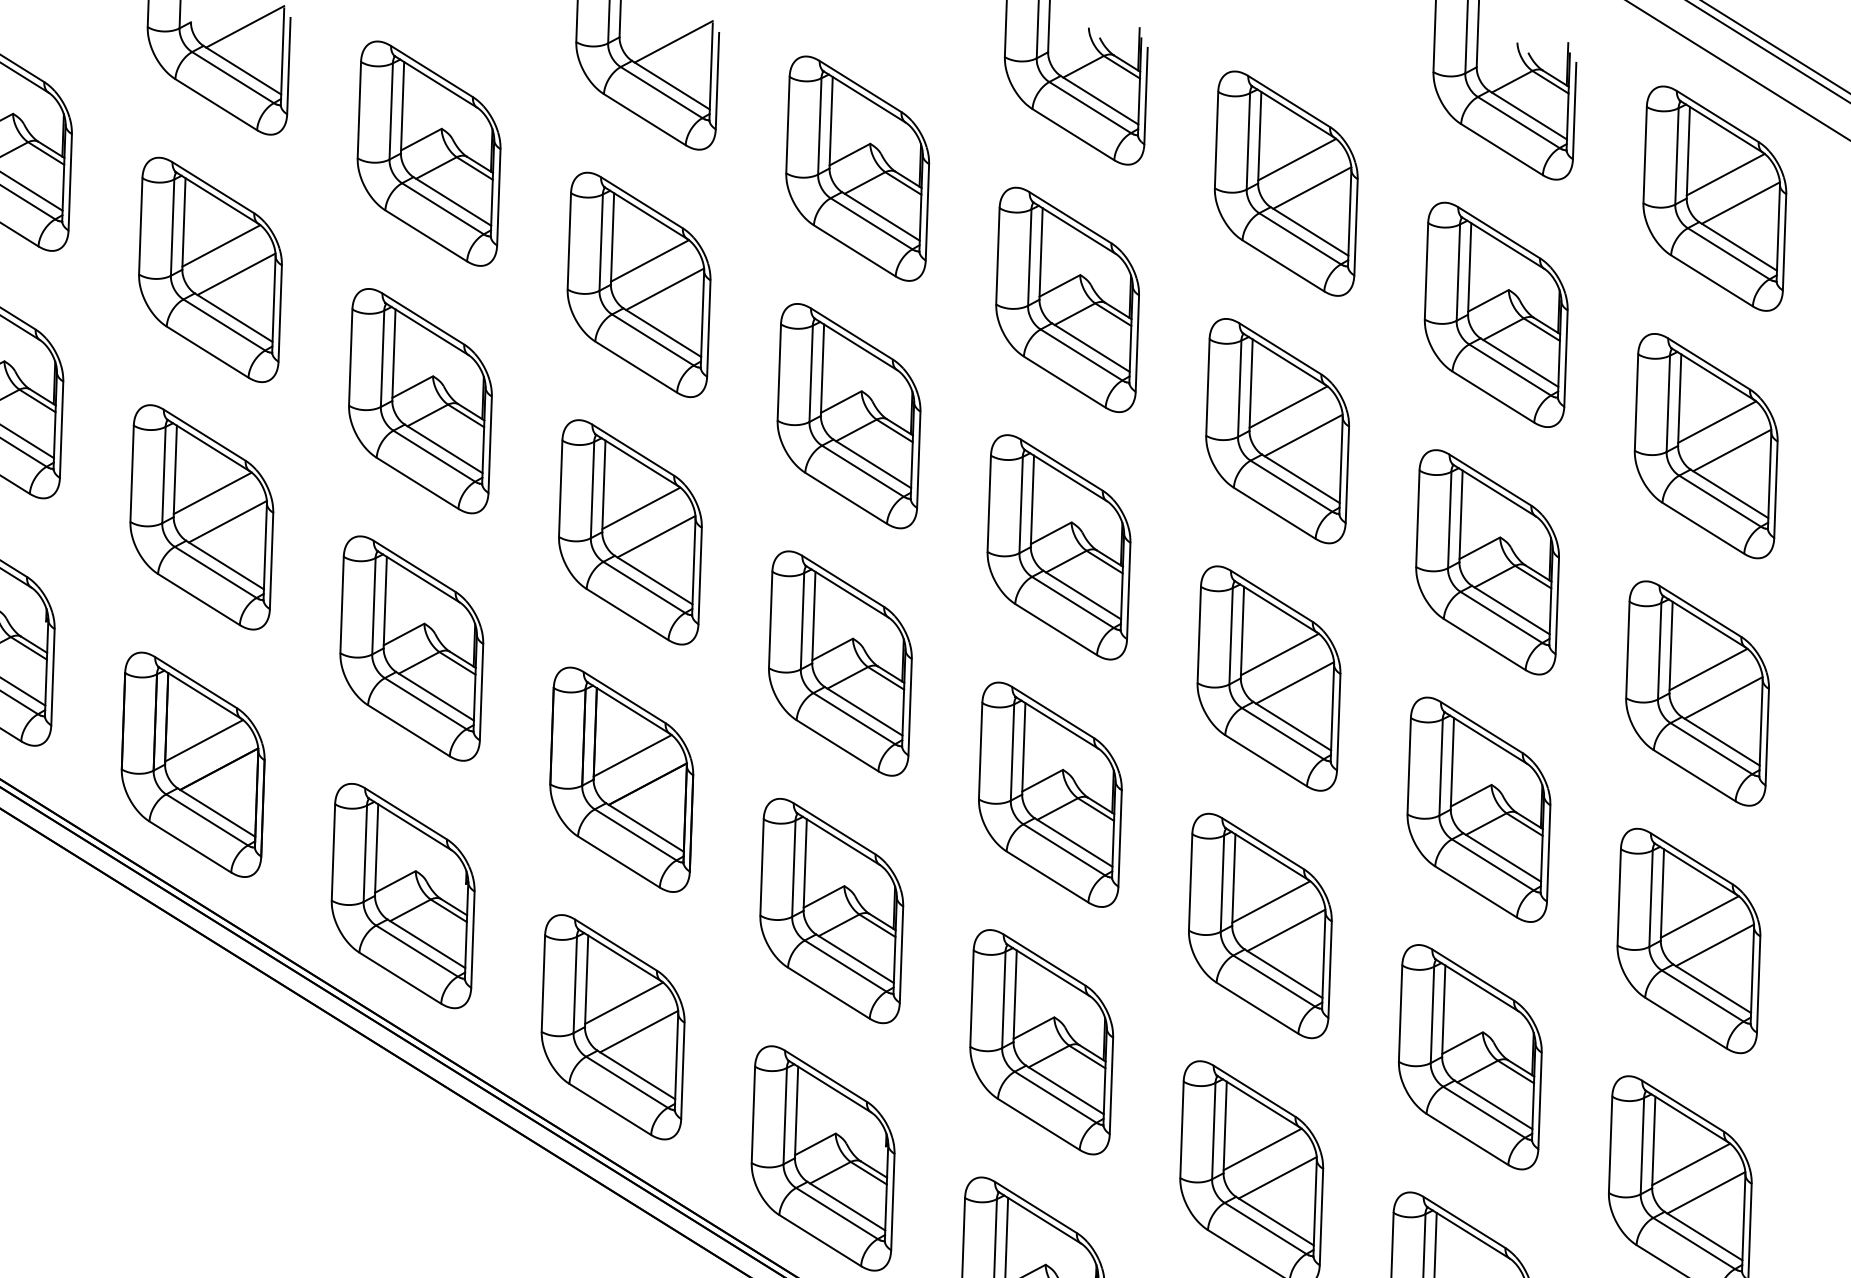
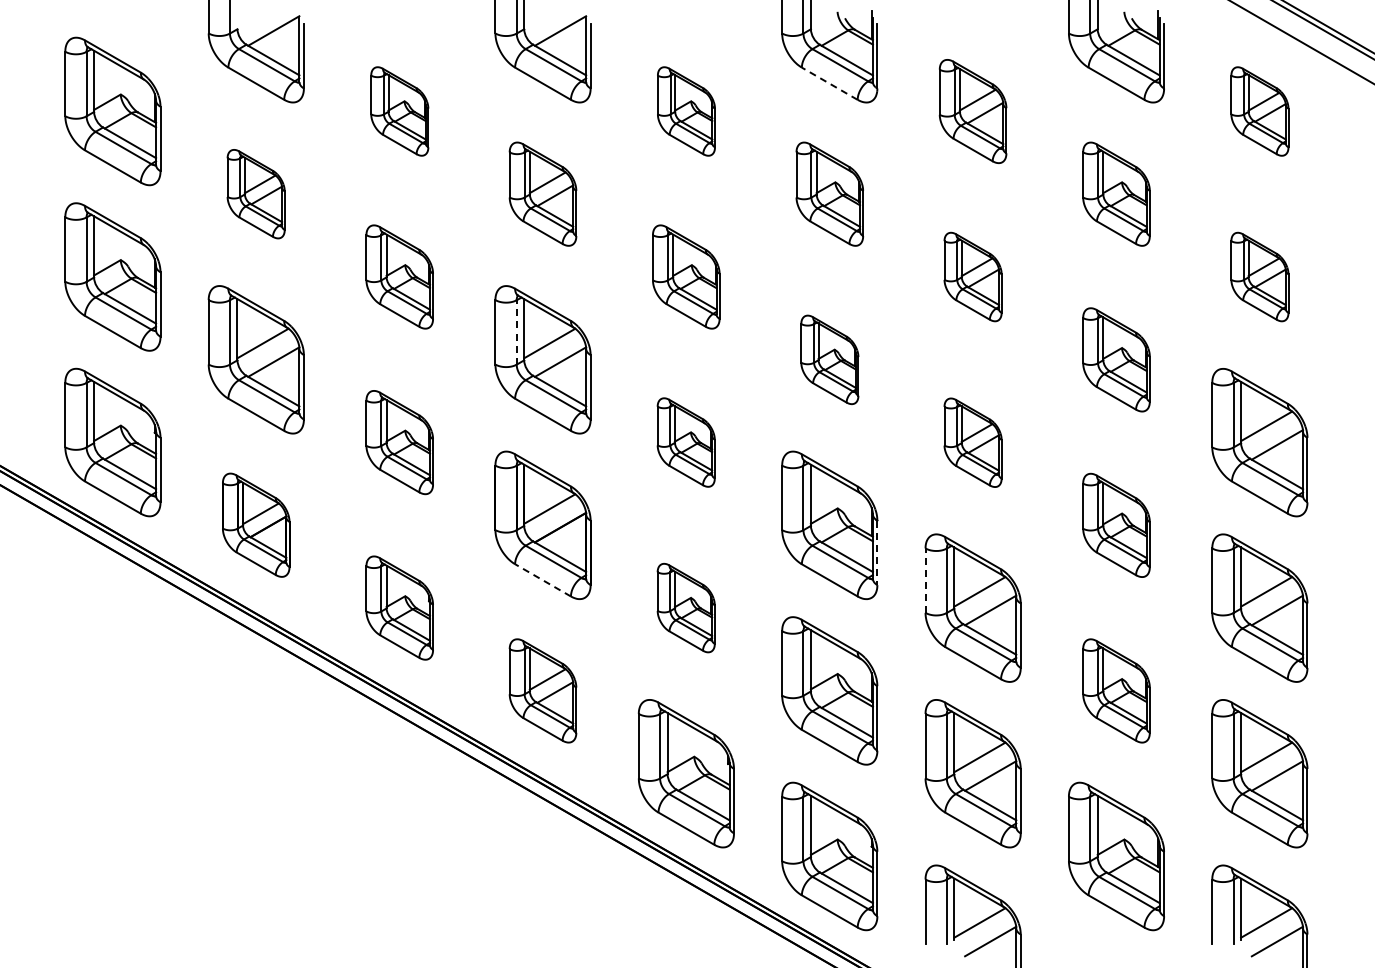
line: (1073, 134) -> (829, 83), solid -> dashed
part: (428, 153) -> (399, 111), size x0.6
part: (857, 168) -> (686, 111), size x0.6
part: (1285, 183) -> (972, 111), size x0.7
part: (1714, 198) -> (1259, 111), size x0.6
part: (209, 268) -> (255, 193), size x0.6
part: (638, 283) -> (542, 193), size x0.7
part: (1067, 298) -> (829, 193), size x0.7
part: (1496, 313) -> (1116, 193), size x0.7
part: (420, 400) -> (399, 276), size x0.7
part: (847, 415) -> (685, 276), size x0.7
part: (1276, 430) -> (972, 276), size x0.6
part: (1705, 445) -> (1259, 276), size x0.6
line: (592, 488) -> (516, 331), solid -> dashed
part: (1058, 546) -> (829, 359), size x0.6
part: (1487, 561) -> (1116, 359), size x0.7
part: (411, 648) -> (399, 442), size x0.7
part: (839, 663) -> (685, 442), size x0.6
part: (1268, 678) -> (972, 442), size x0.6
part: (192, 763) -> (255, 524), size x0.7
part: (1478, 809) -> (1116, 525), size x0.7
line: (1120, 839) -> (877, 553), solid -> dashed
line: (618, 862) -> (542, 580), solid -> dashed
line: (1190, 882) -> (925, 580), solid -> dashed
part: (402, 895) -> (399, 607), size x0.7
part: (830, 910) -> (685, 607), size x0.6
part: (612, 1026) -> (542, 690), size x0.7
part: (1470, 1056) -> (1116, 690), size x0.7

